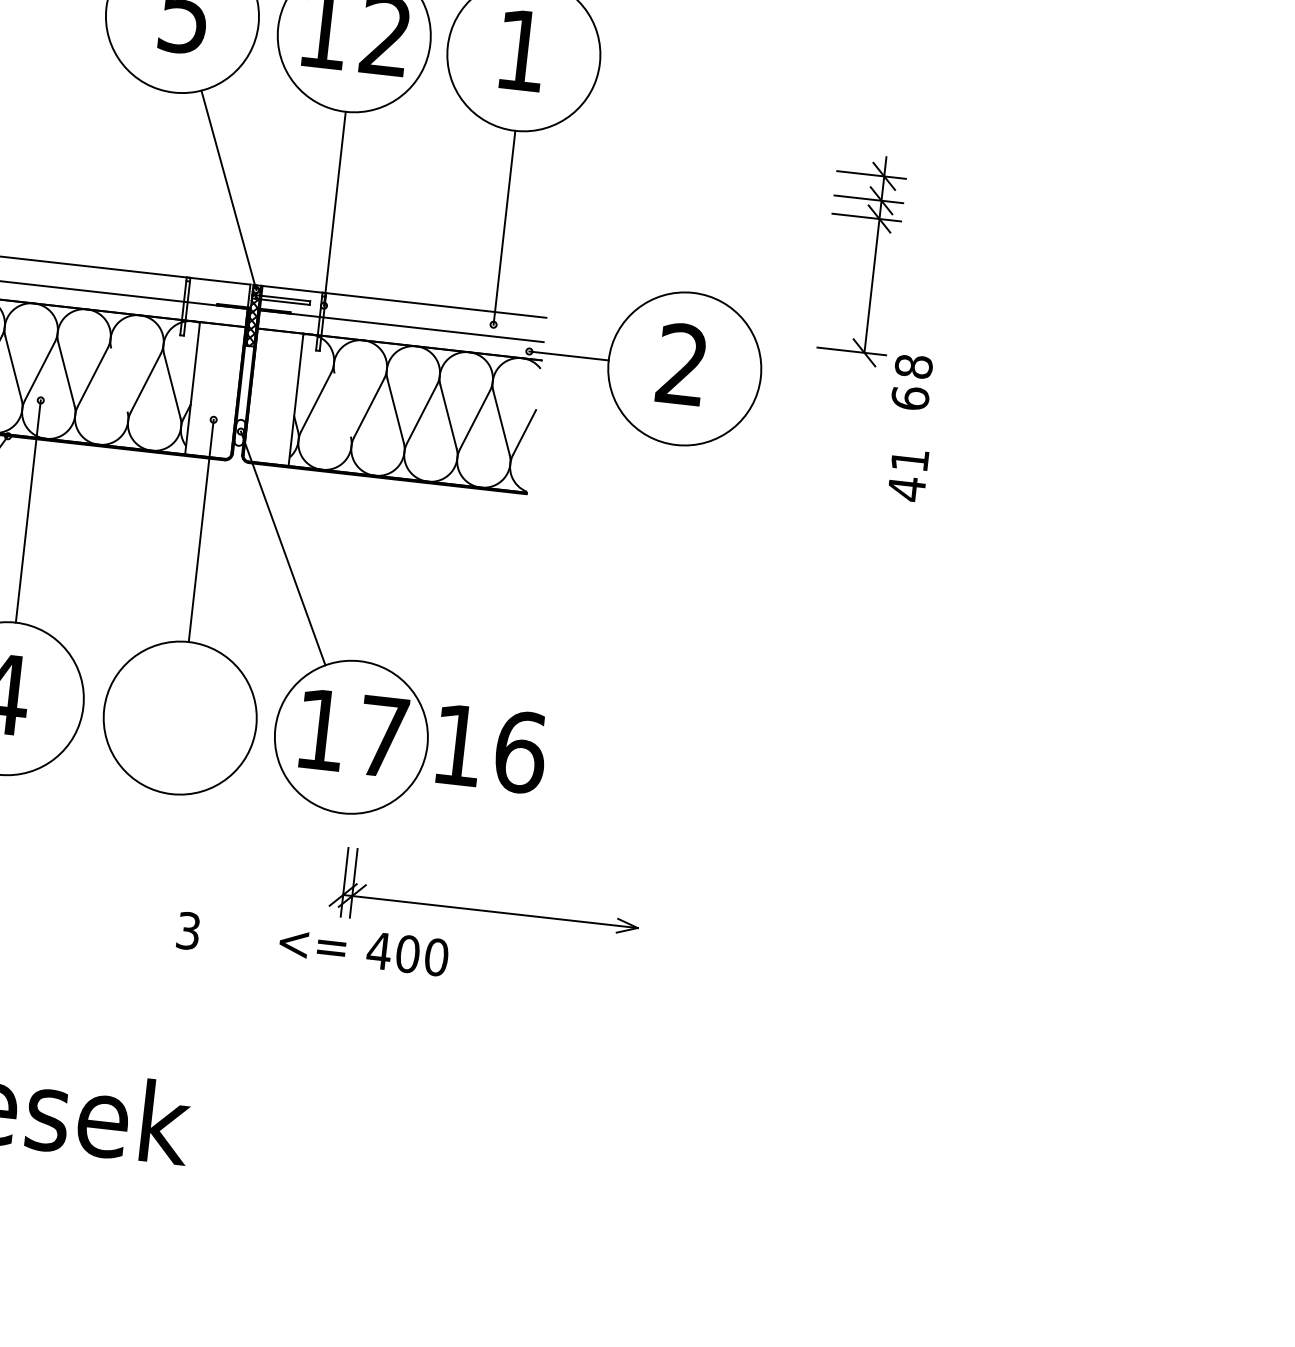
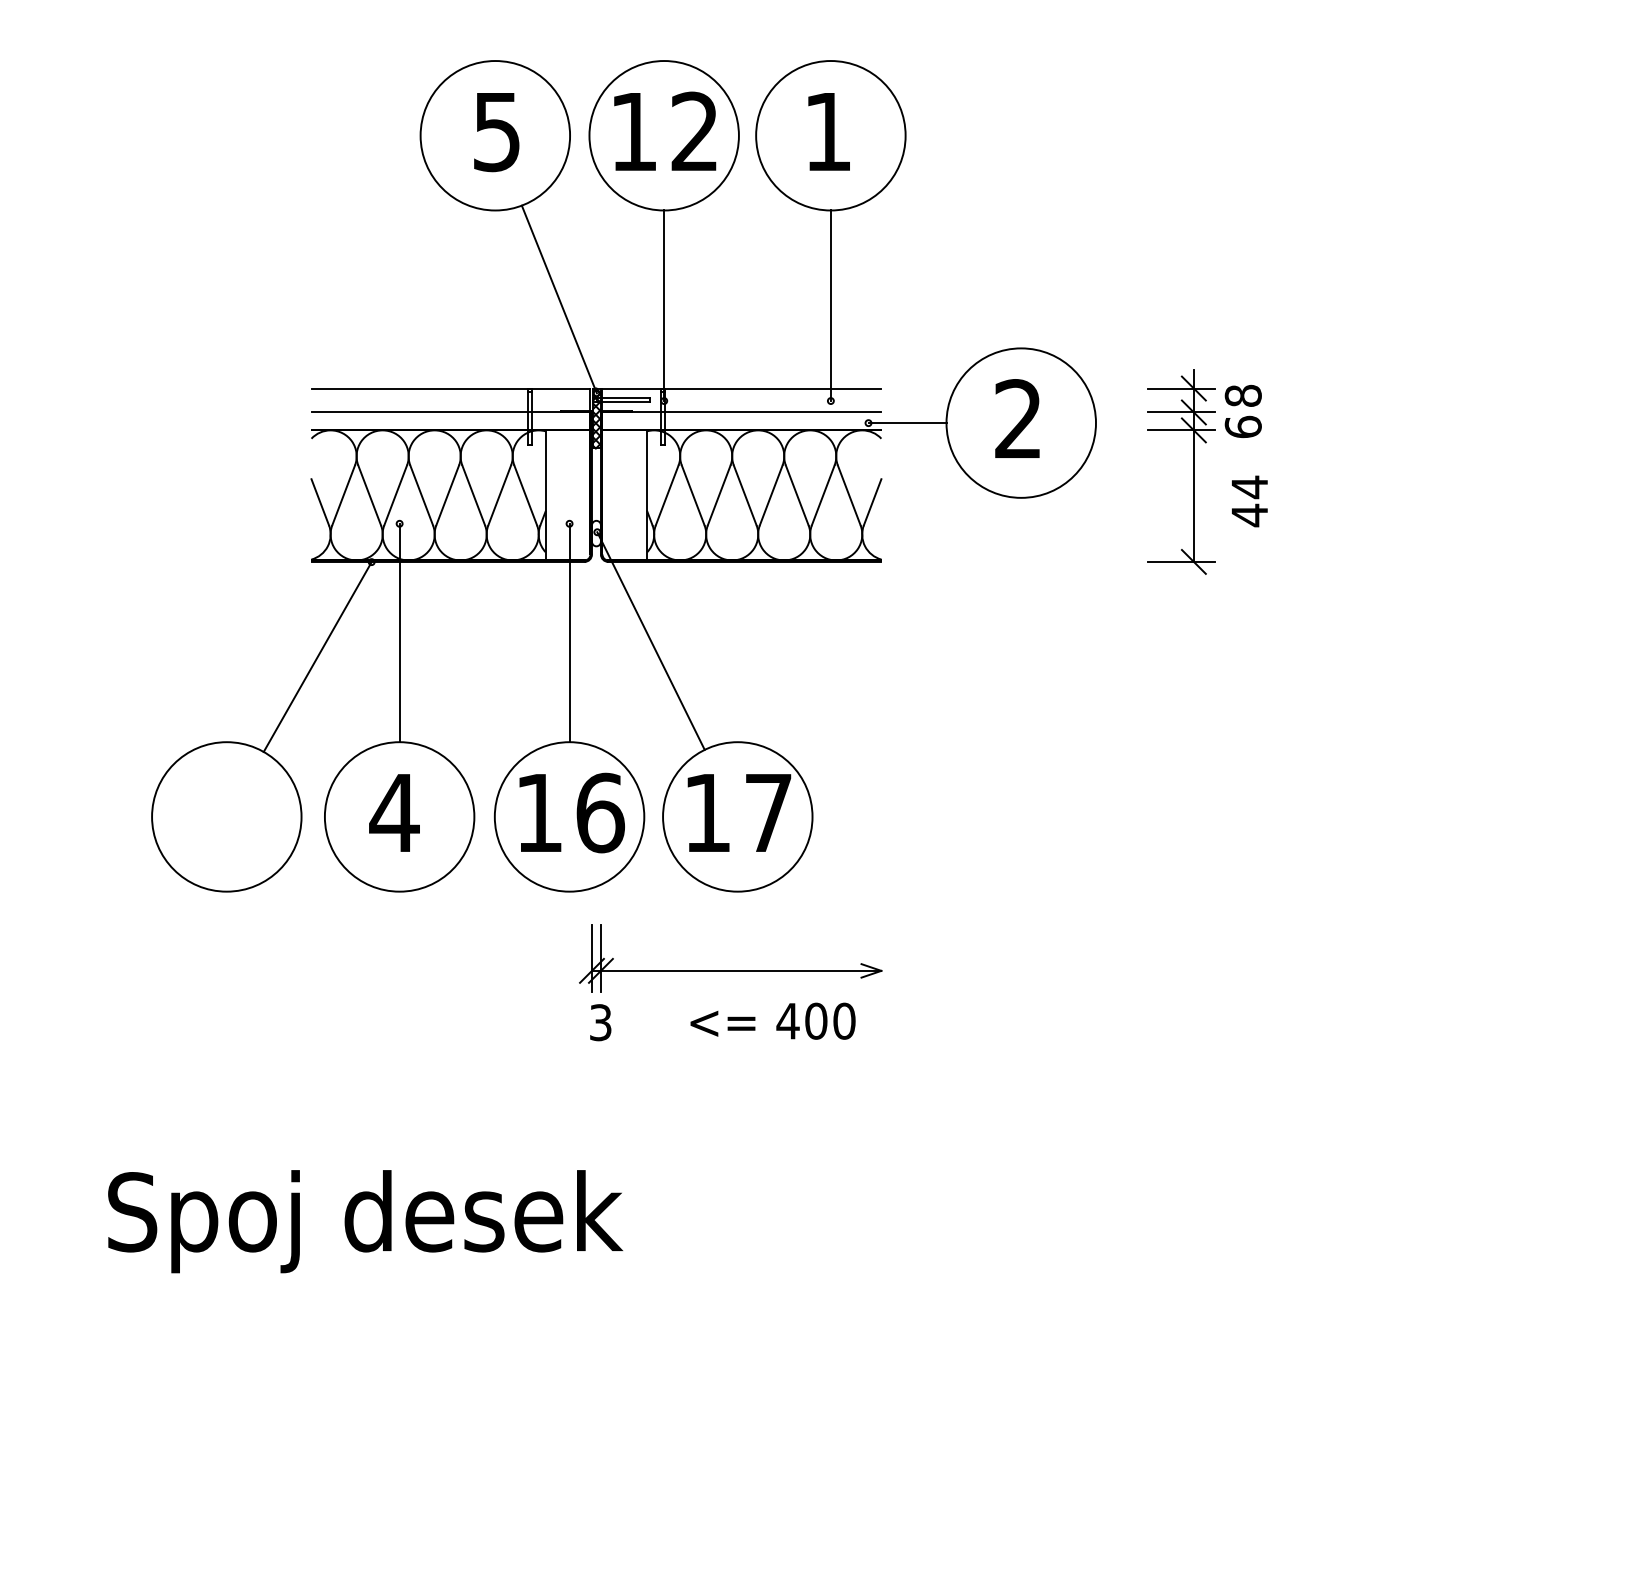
part: (874, 260) -> (1193, 471), moved
line: (119, 380) -> (473, 495), added
line: (342, 405) -> (692, 495), added
text: (909, 460) -> (1249, 487), 41 -> 44
text: (491, 748) -> (571, 812), moved
part: (484, 910) -> (730, 970), moved

